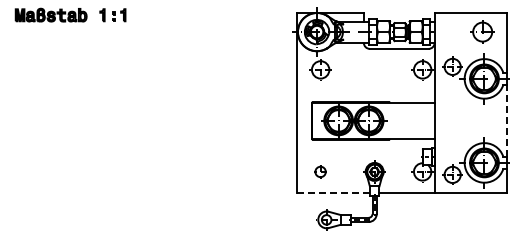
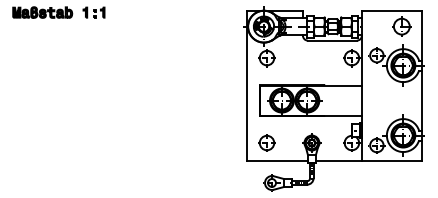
line: (506, 120) -> (421, 100), dashed -> solid
part: (320, 171) -> (266, 142), size x1.67
line: (333, 192) -> (277, 160), dashed -> solid

